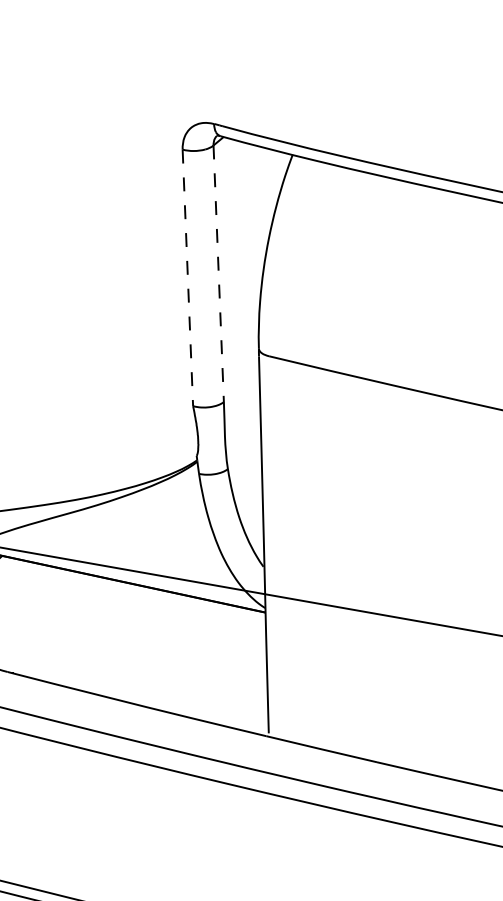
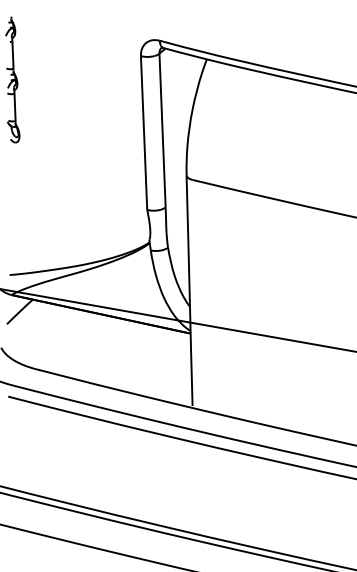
line: (218, 273) -> (162, 130), dashed -> solid
line: (188, 277) -> (144, 132), dashed -> solid

